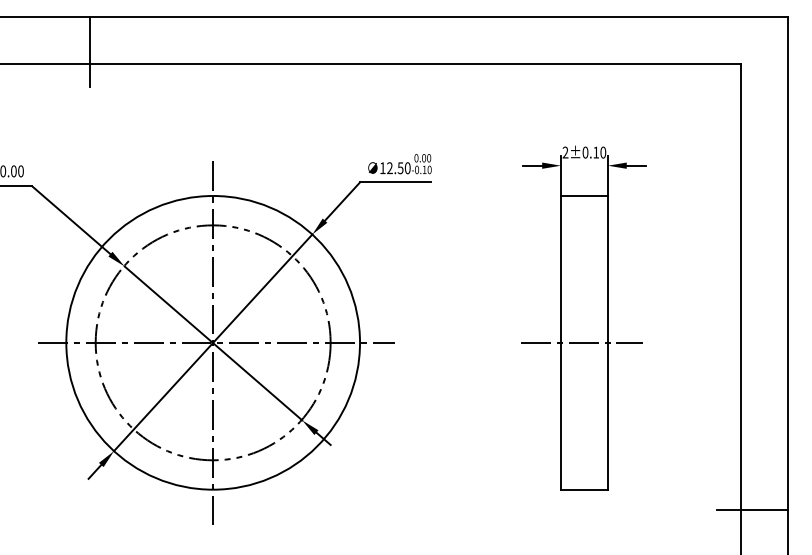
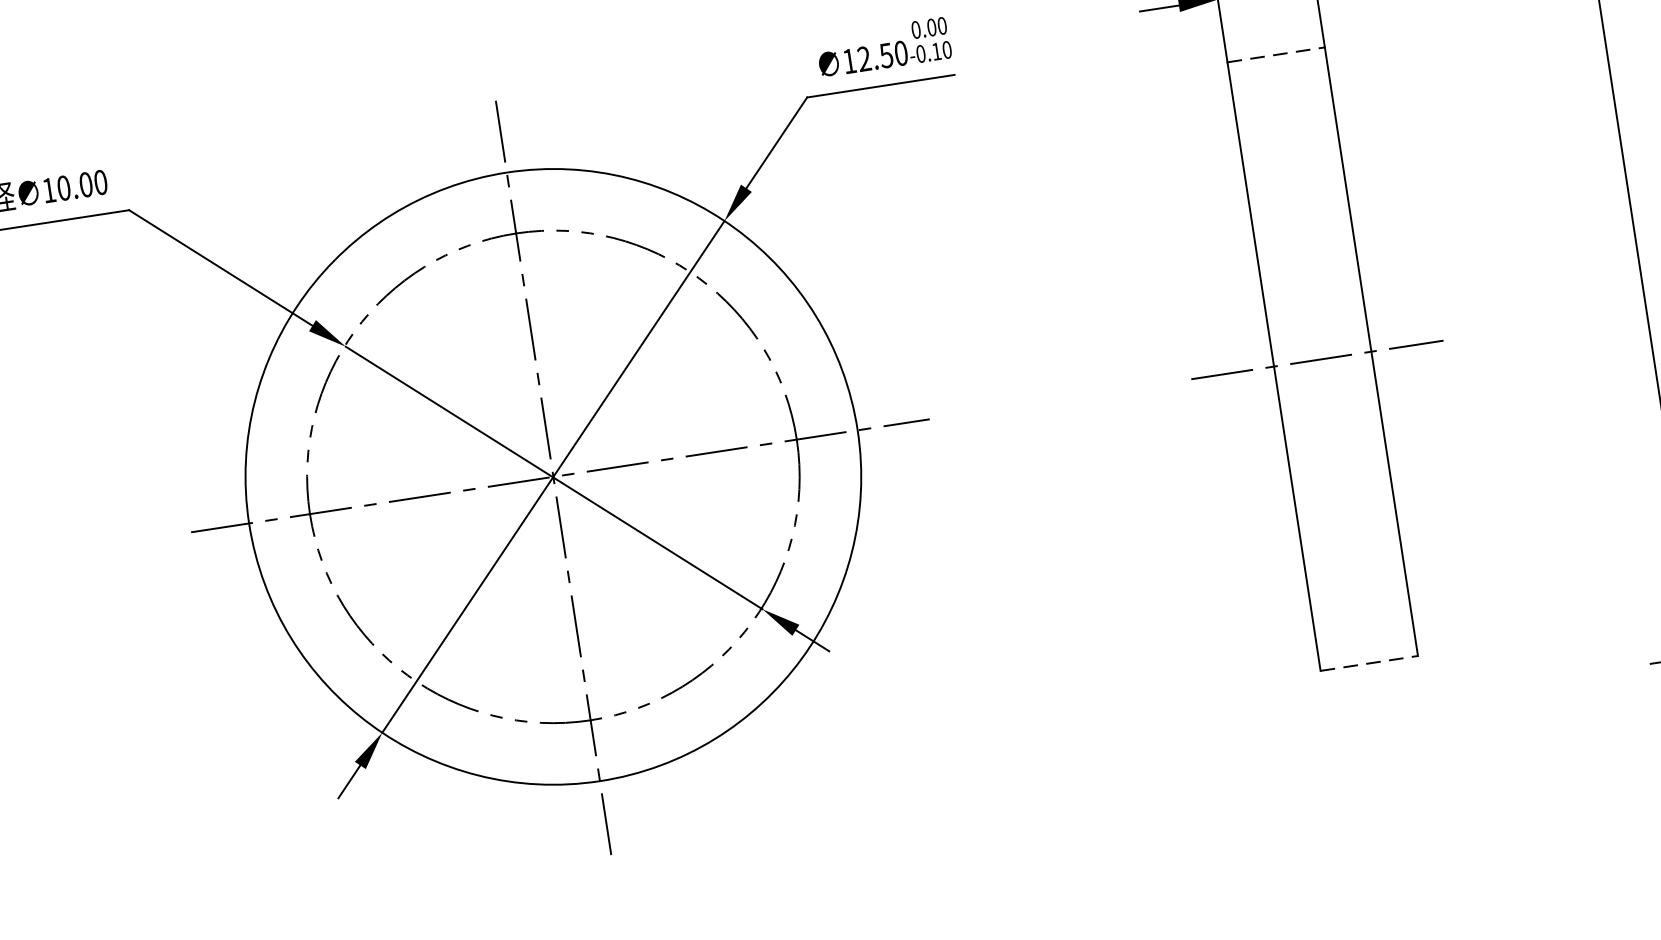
line: (584, 195) -> (1276, 53), solid -> dashed
line: (584, 489) -> (1369, 663), solid -> dashed

